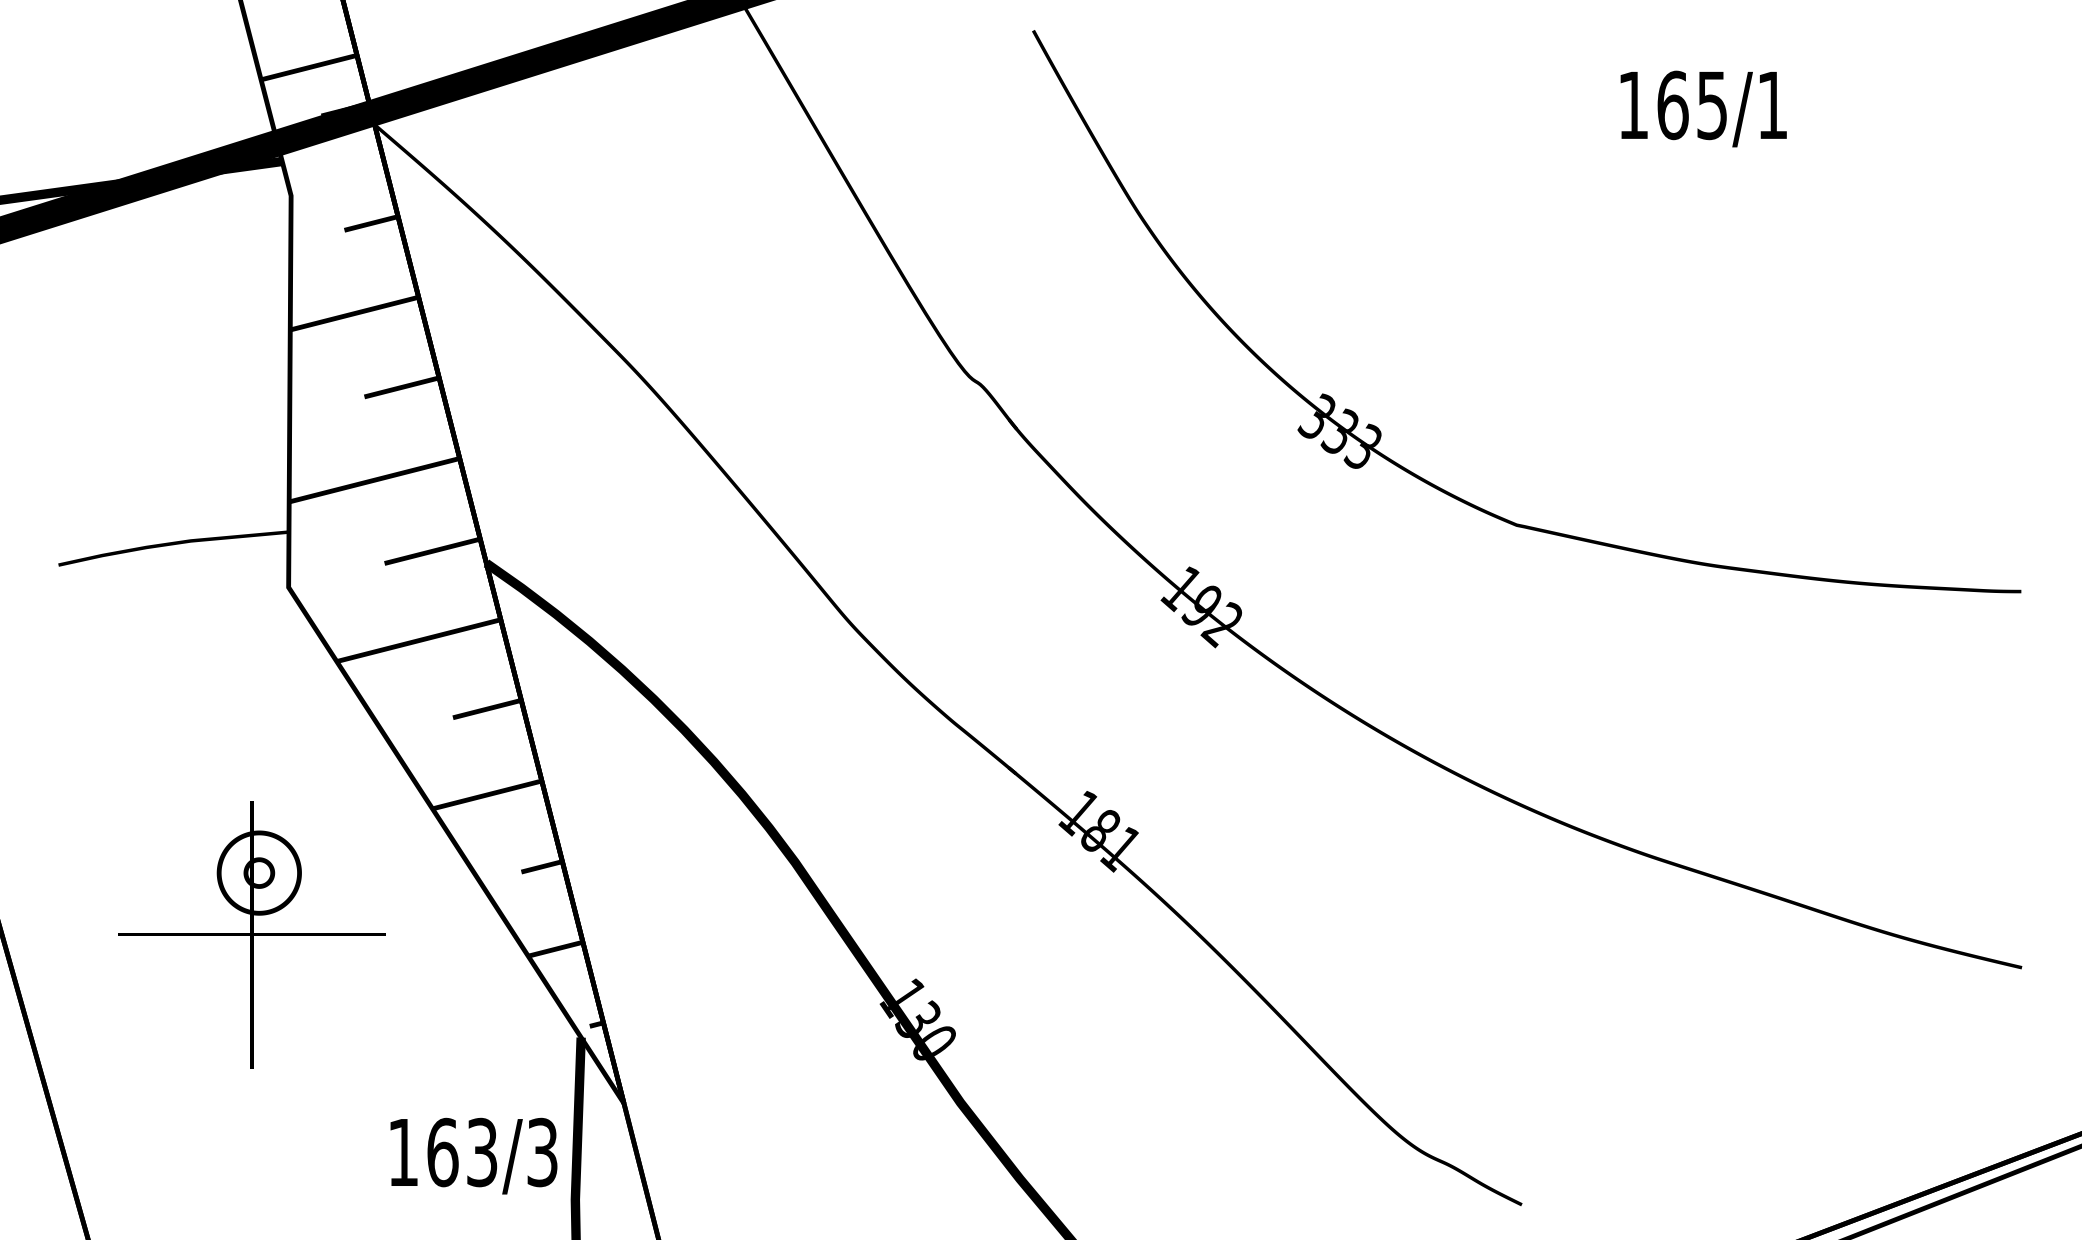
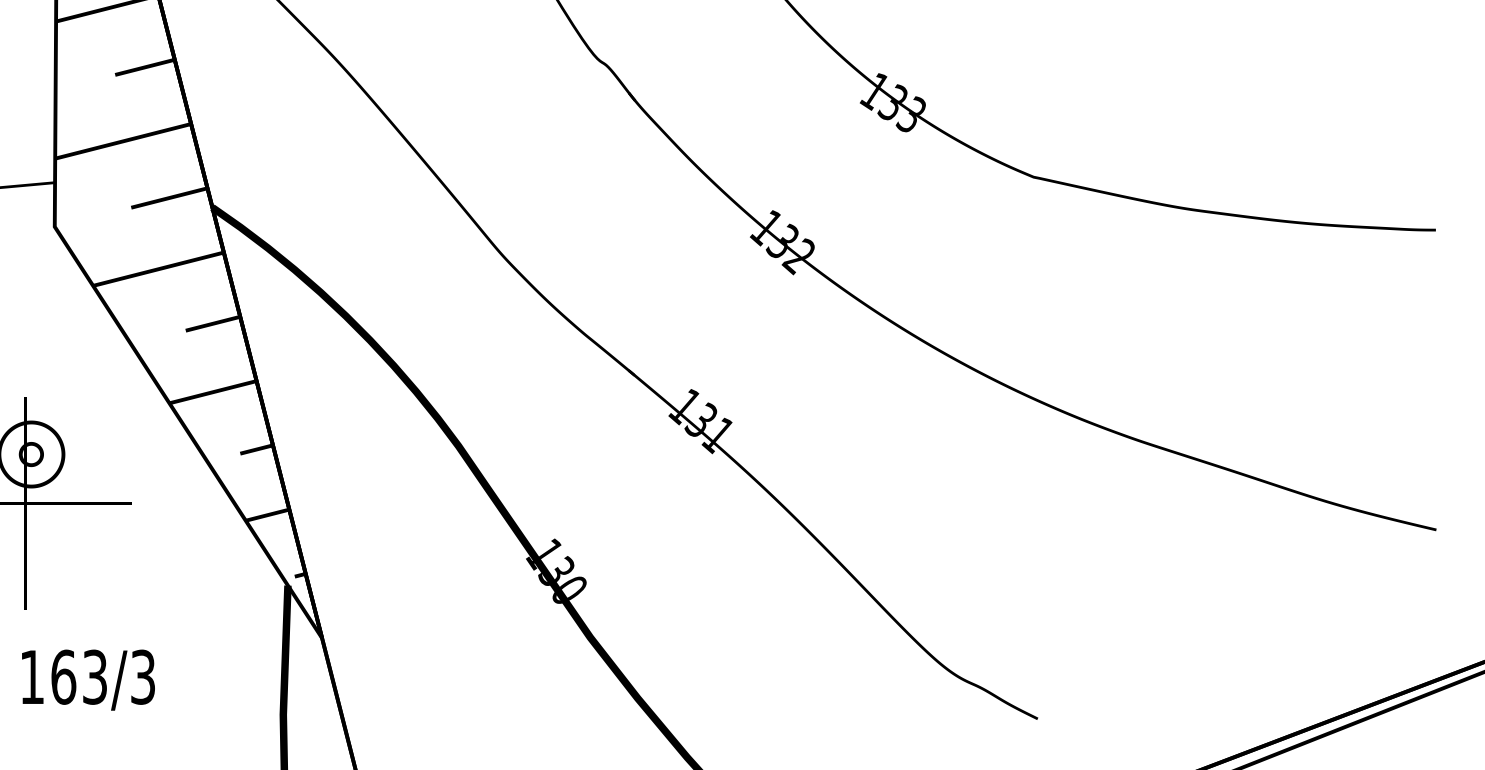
text: (1316, 417) -> (874, 91), 333 -> 133
text: (1200, 604) -> (781, 240), 192 -> 132
text: (1099, 829) -> (701, 419), 181 -> 131
text: (473, 1155) -> (88, 679), moved

